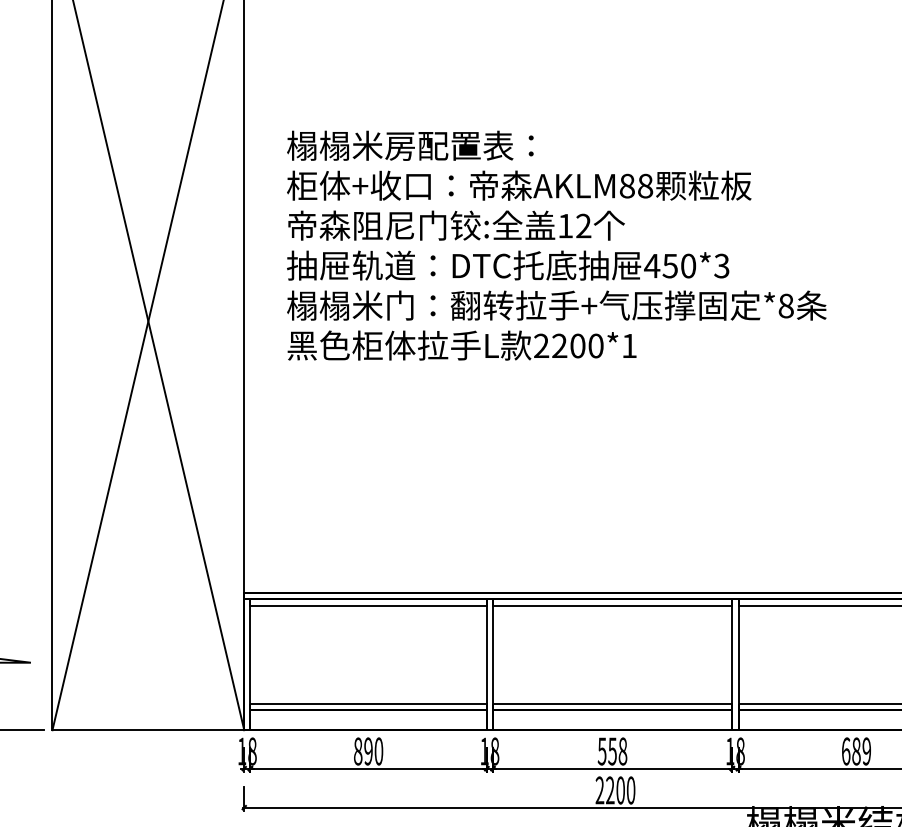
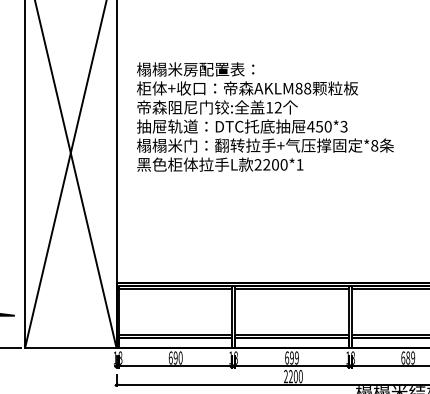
text: (357, 750) -> (170, 357), 890 -> 690
text: (611, 750) -> (291, 357), 558 -> 699

